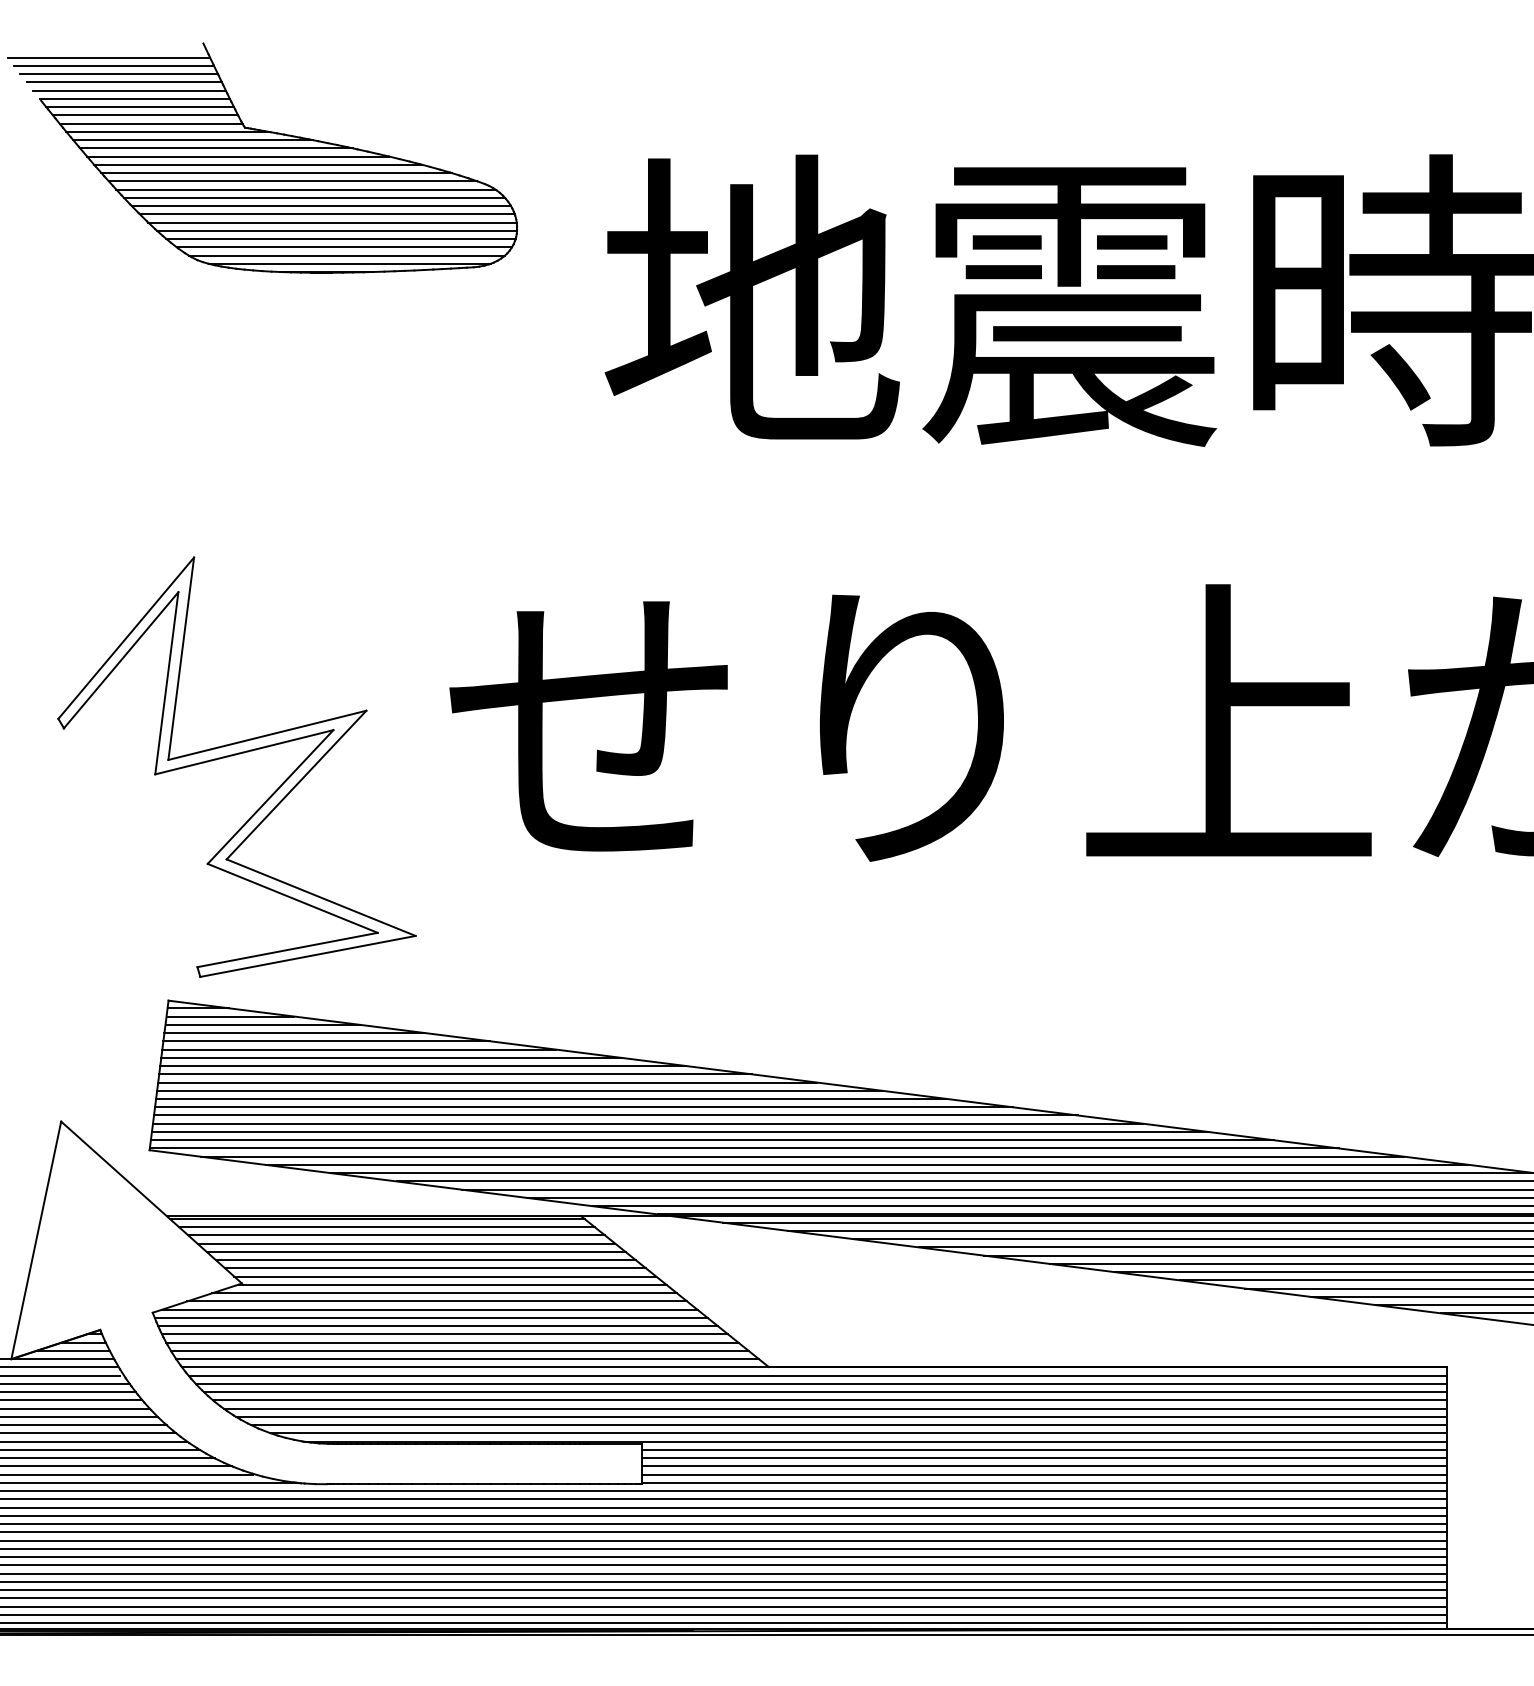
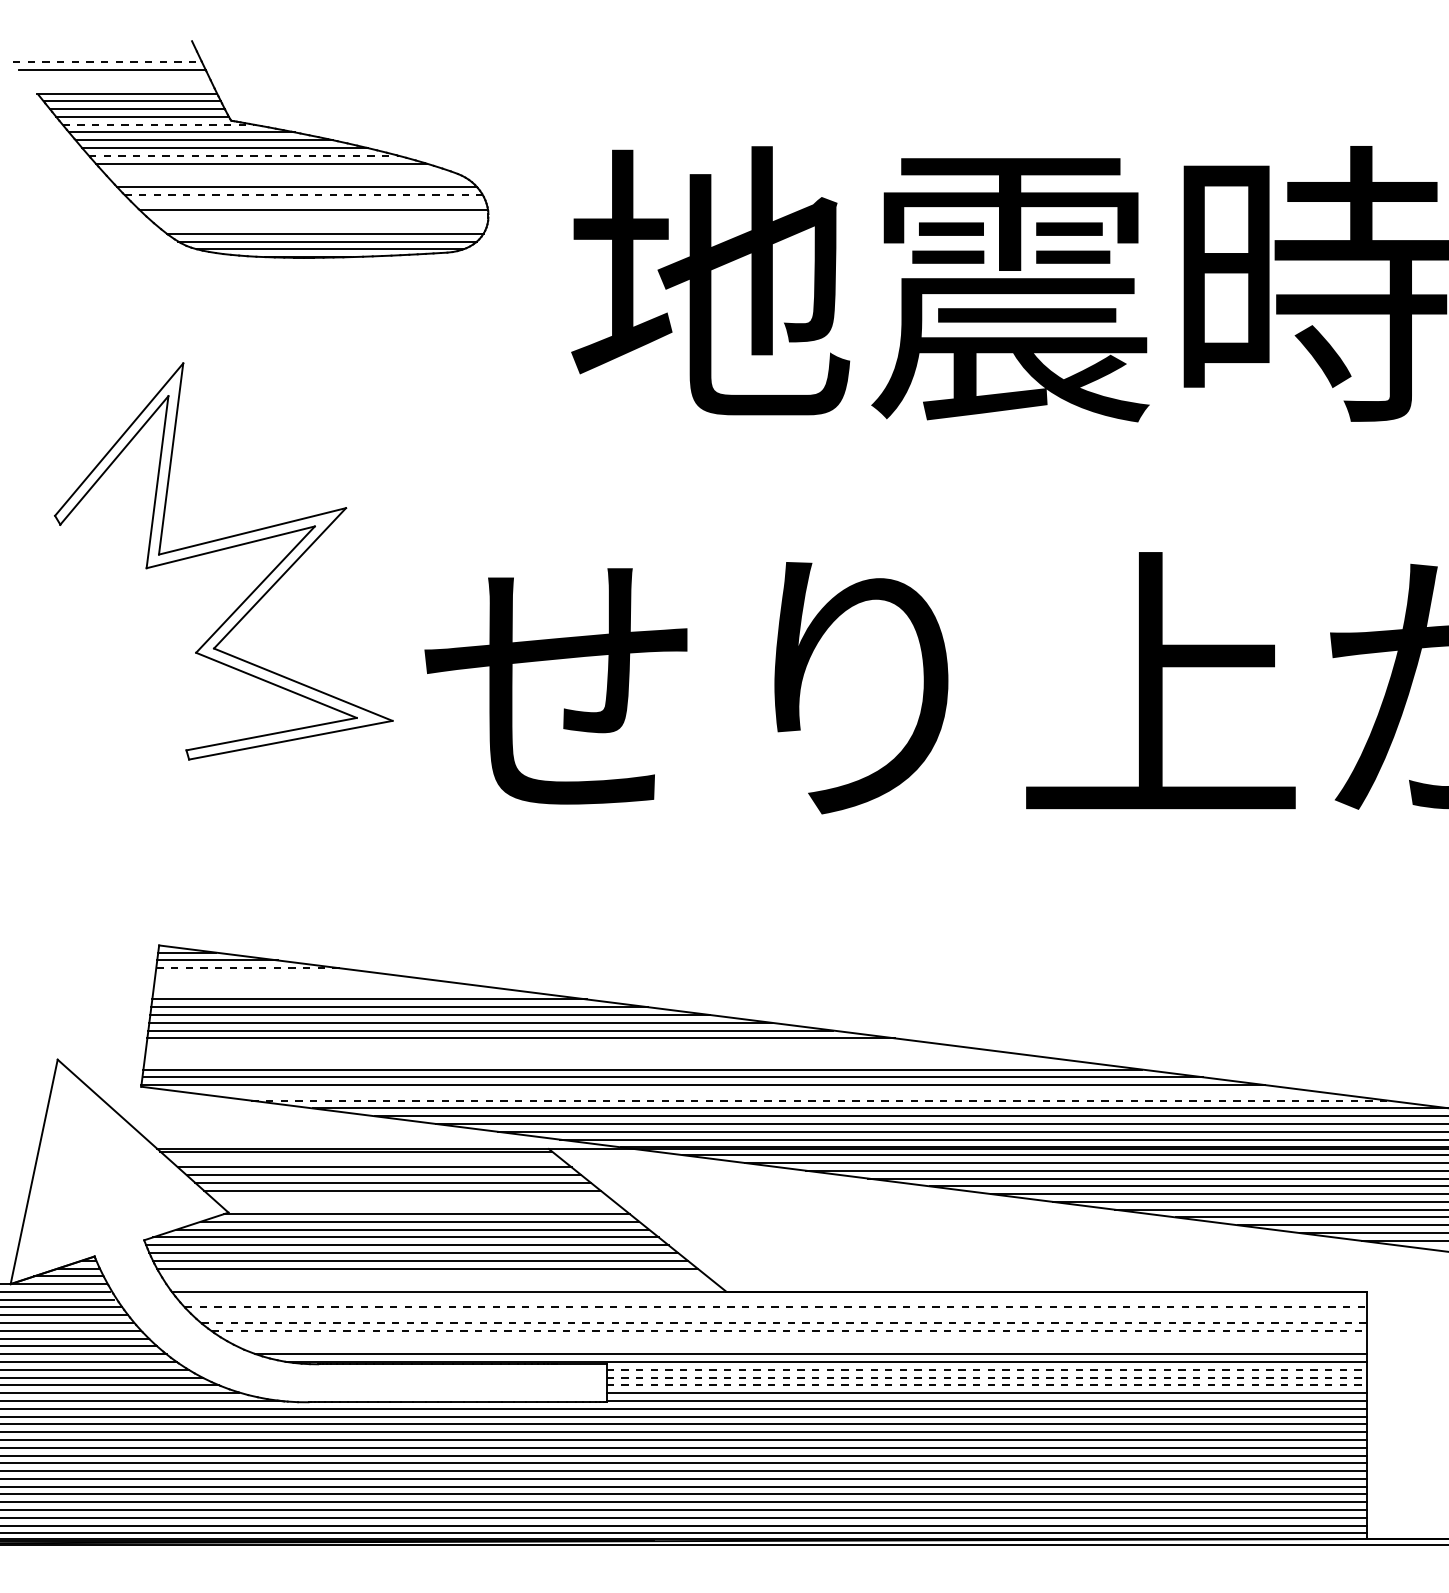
line: (108, 57) -> (102, 54), removed
line: (114, 65) -> (108, 61), solid -> dashed
line: (123, 82) -> (116, 78), removed
line: (129, 90) -> (122, 85), removed
line: (168, 131) -> (159, 124), solid -> dashed
line: (258, 164) -> (244, 155), solid -> dashed
line: (292, 181) -> (276, 171), removed
line: (305, 189) -> (288, 179), removed
line: (321, 206) -> (303, 195), solid -> dashed
line: (326, 214) -> (308, 202), removed
line: (337, 230) -> (318, 217), removed
line: (340, 239) -> (321, 226), removed
part: (232, 756) -> (219, 551), moved
line: (263, 1024) -> (248, 967), solid -> dashed
line: (294, 1033) -> (278, 976), removed
line: (326, 1041) -> (308, 984), removed
line: (358, 1049) -> (338, 991), removed
line: (583, 1107) -> (551, 1046), removed
line: (616, 1115) -> (582, 1053), removed
line: (648, 1123) -> (612, 1061), removed
line: (802, 1156) -> (758, 1092), removed
line: (867, 1164) -> (819, 1100), solid -> dashed
line: (386, 1227) -> (365, 1159), removed
line: (435, 1268) -> (411, 1198), removed
line: (445, 1276) -> (420, 1206), removed
line: (459, 1350) -> (434, 1275), removed
line: (467, 1359) -> (441, 1284), removed
line: (817, 1375) -> (772, 1299), removed
line: (821, 1383) -> (775, 1307), solid -> dashed
line: (824, 1392) -> (778, 1315), removed
line: (829, 1400) -> (783, 1323), solid -> dashed
line: (835, 1408) -> (789, 1330), solid -> dashed
line: (841, 1416) -> (794, 1338), removed
line: (848, 1425) -> (801, 1346), removed
line: (1045, 1449) -> (987, 1369), solid -> dashed
line: (1045, 1458) -> (987, 1377), solid -> dashed
line: (1045, 1466) -> (987, 1385), solid -> dashed

